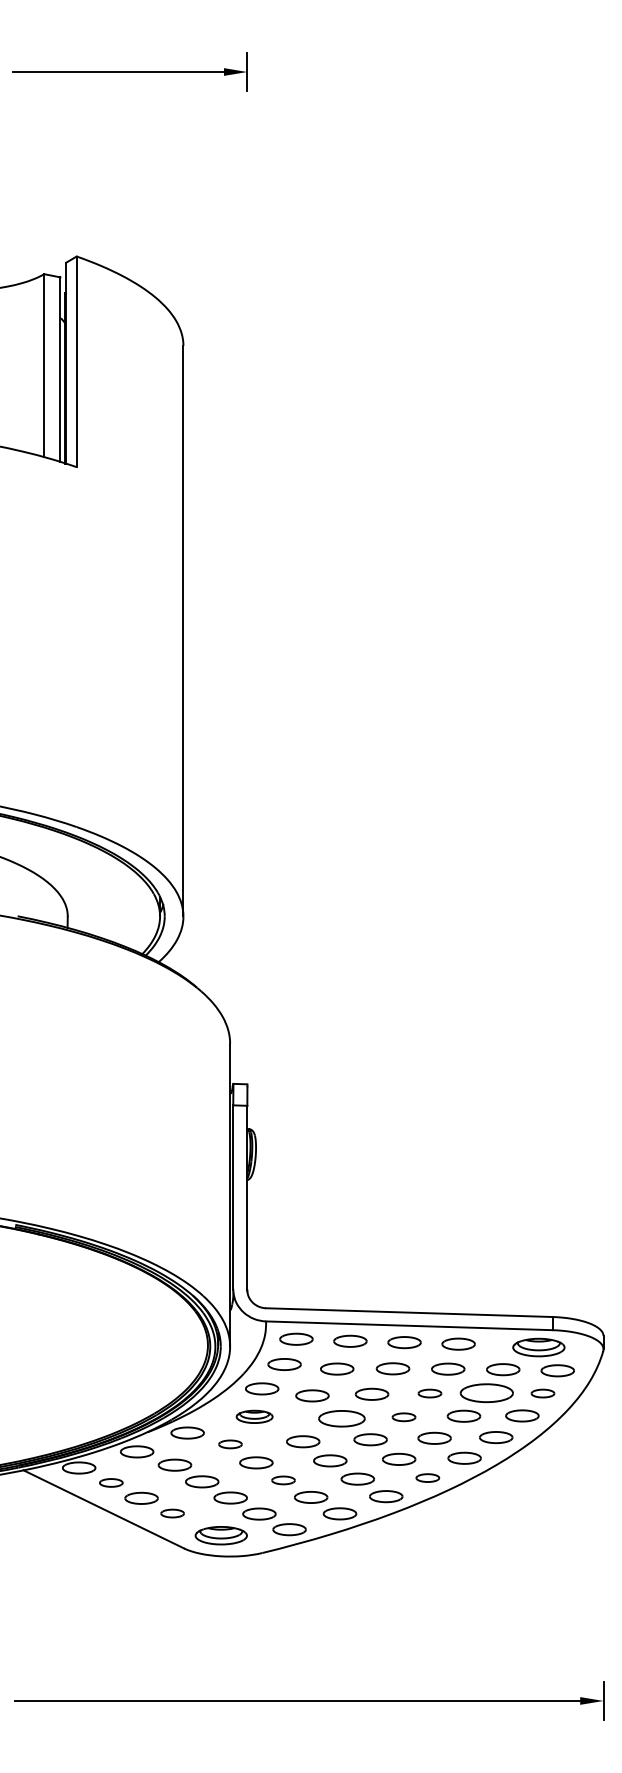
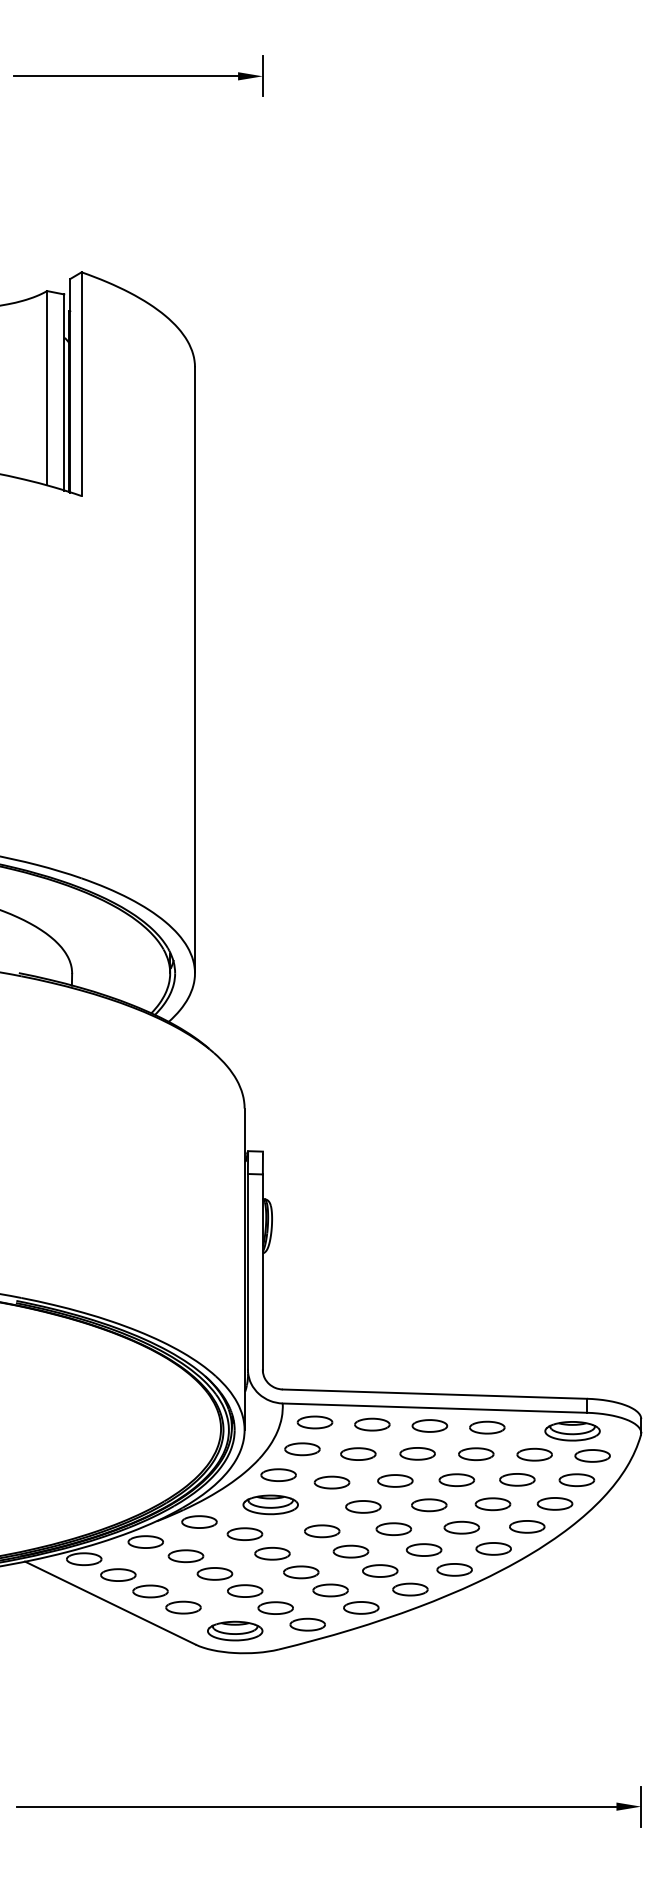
part: (429, 1392) -> (456, 1479), size x1.43
part: (487, 1392) -> (517, 1479), size x0.62
part: (542, 1392) -> (576, 1479), size x1.43
part: (254, 1416) -> (270, 1504), size x1.43
part: (404, 1417) -> (429, 1505), size x1.43
part: (342, 1418) -> (363, 1506), size x0.71
part: (230, 1443) -> (244, 1533), size x1.43
part: (427, 1477) -> (454, 1569), size x1.43
part: (283, 1480) -> (301, 1572), size x1.43
part: (111, 1482) -> (118, 1574), size x1.43
part: (172, 1513) -> (183, 1607), size x1.43

